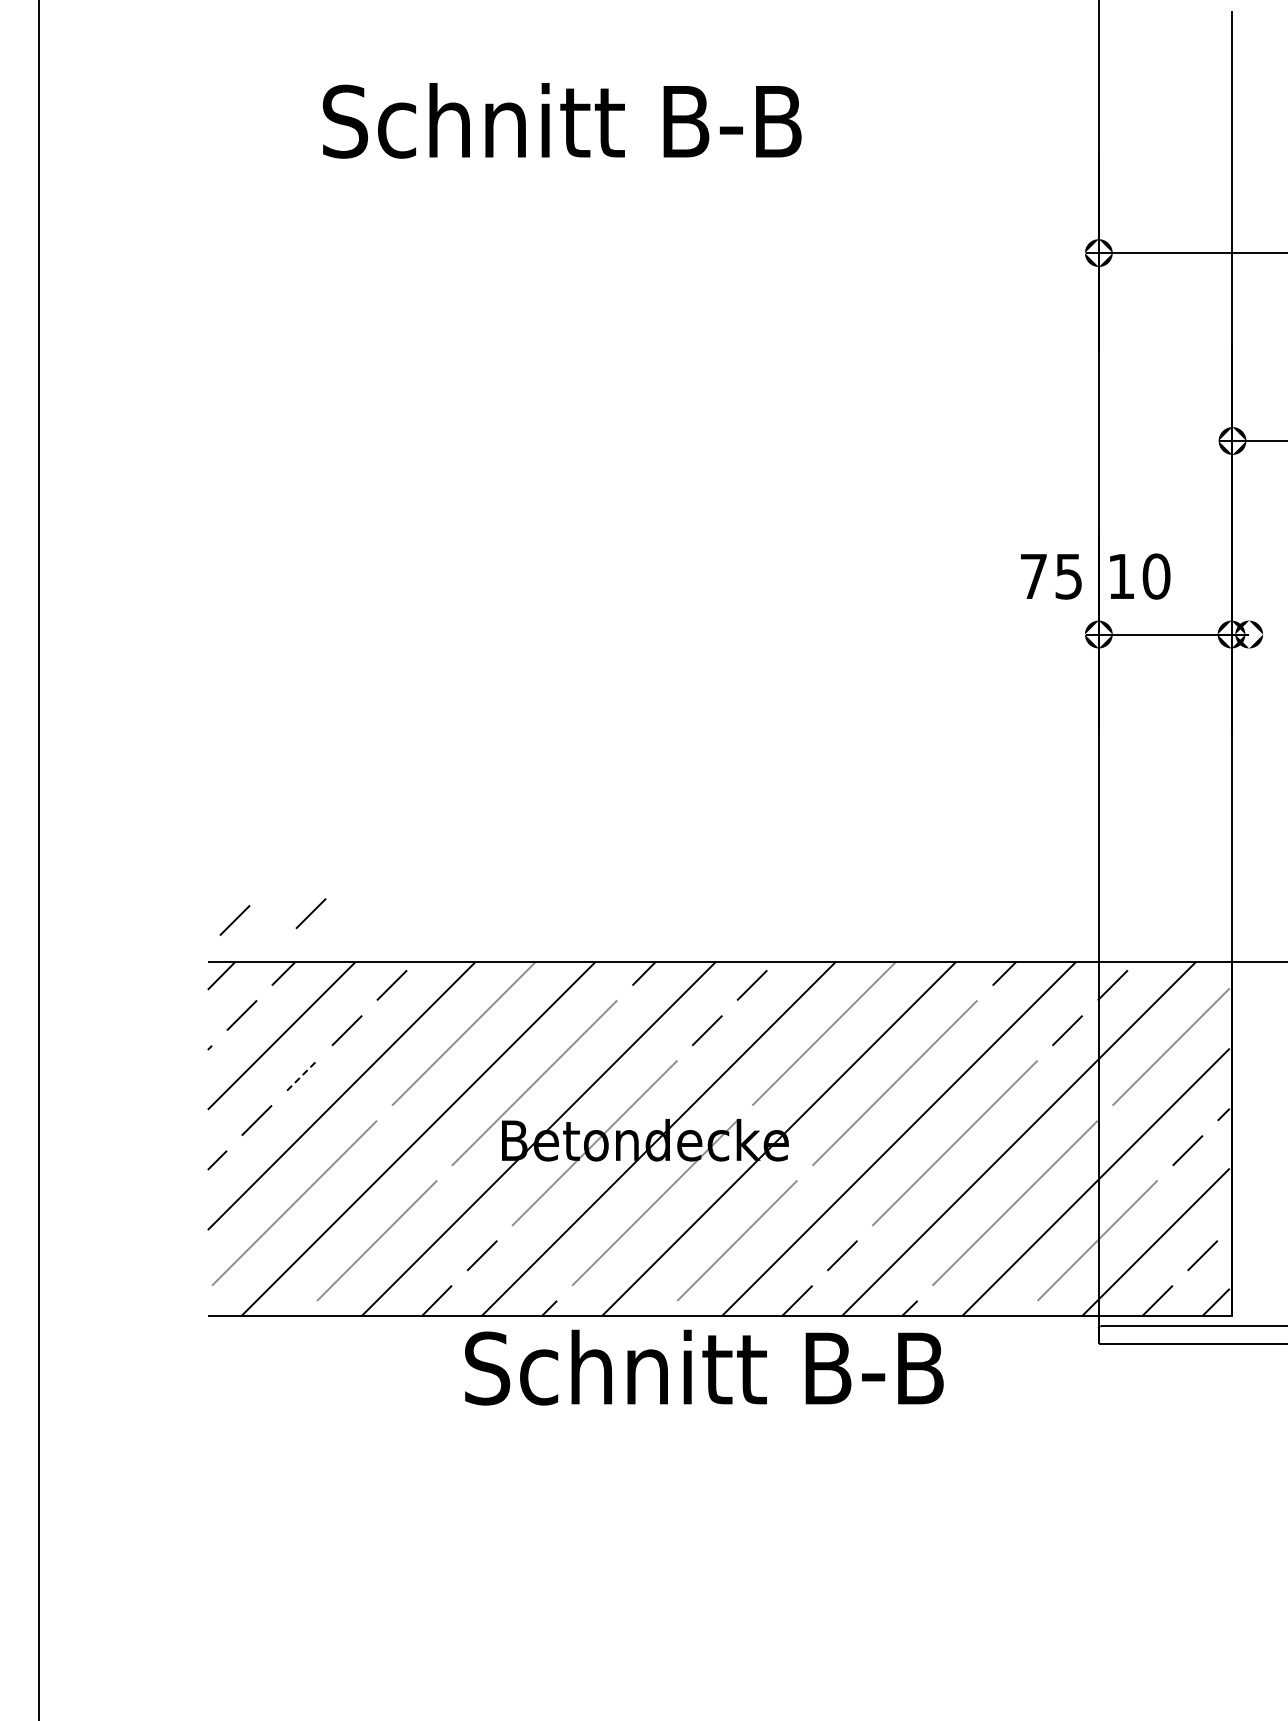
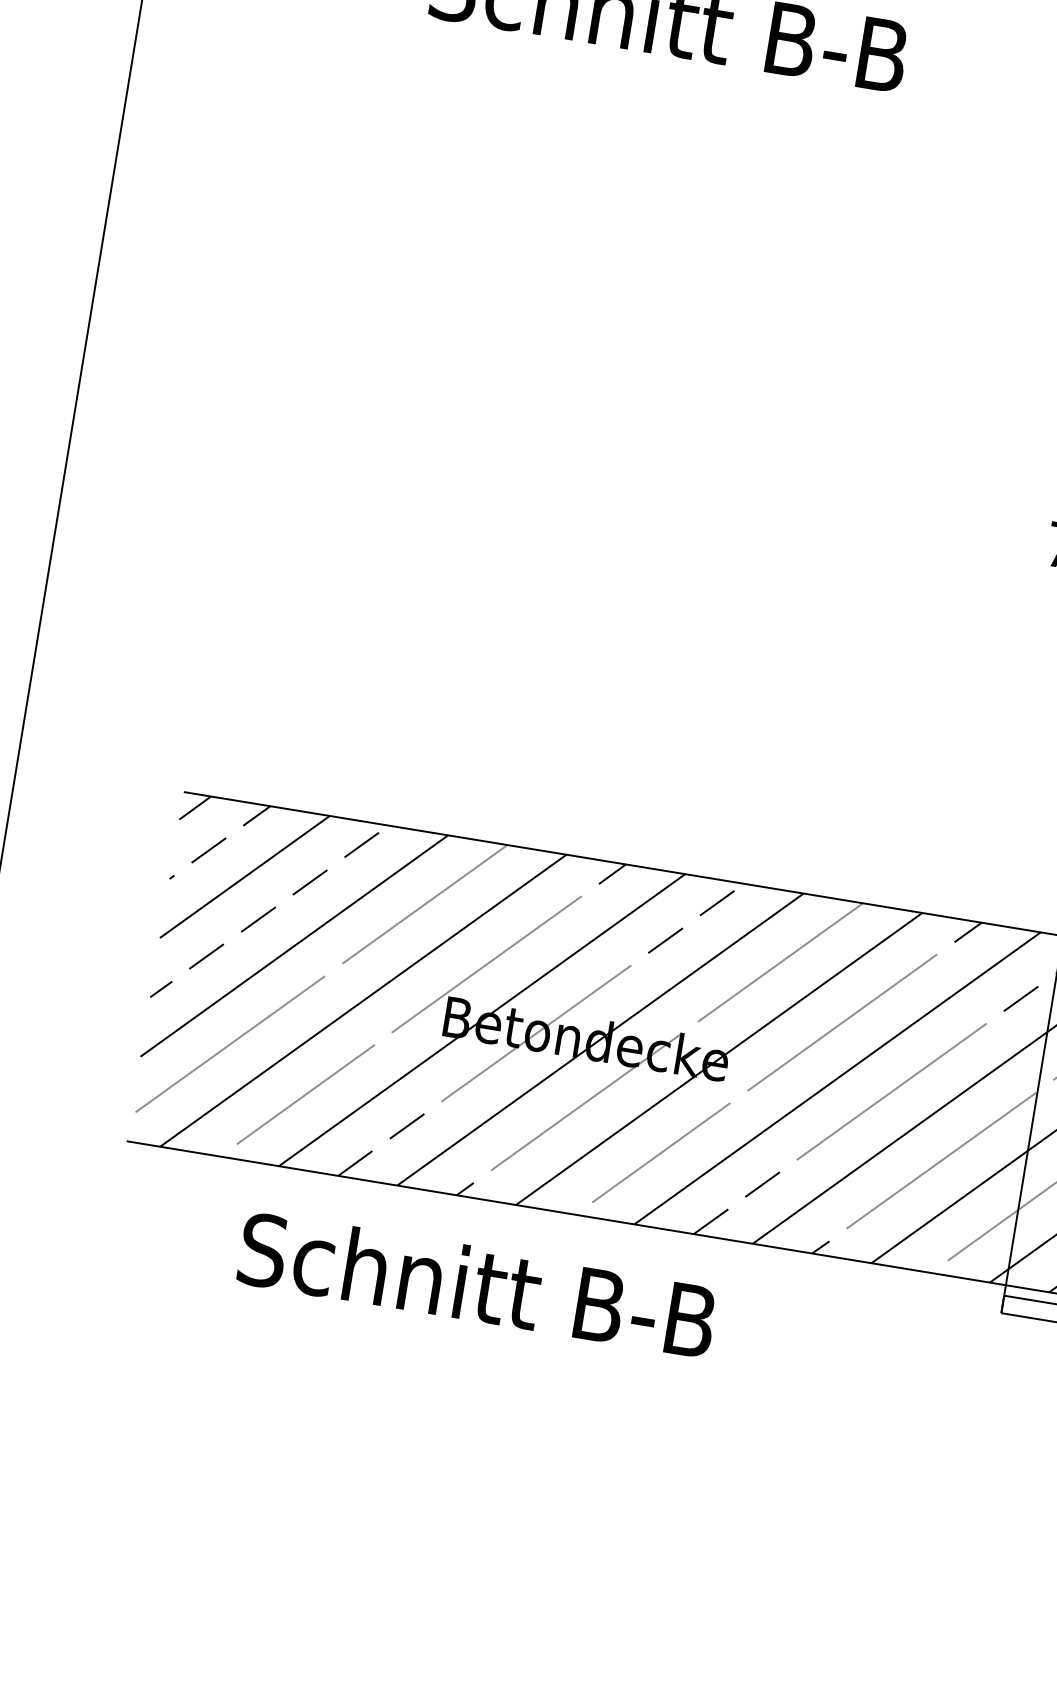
line: (310, 913) -> (292, 760), removed
line: (234, 920) -> (216, 755), removed
line: (302, 1075) -> (258, 919), dashed -> solid
text: (704, 1367) -> (477, 1284), moved

